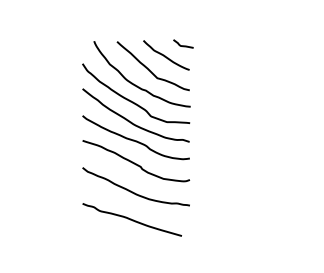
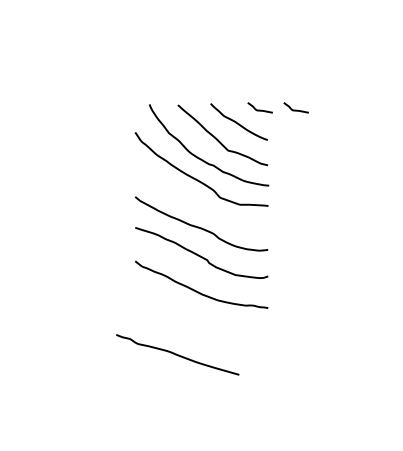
curve: (211, 45) -> (295, 109), added
curve: (132, 122) -> (197, 205), removed
curve: (132, 219) -> (177, 354), moved

